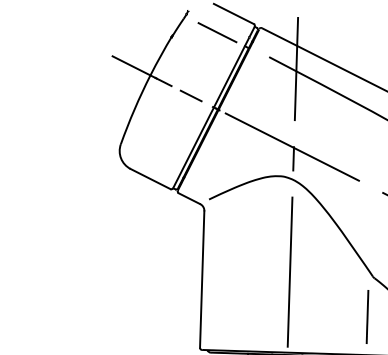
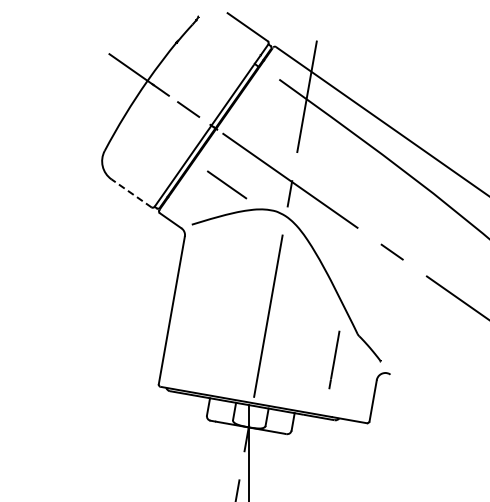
line: (217, 32) -> (227, 184), moved
line: (150, 179) -> (131, 193), solid -> dashed
line: (367, 316) -> (334, 359), moved

